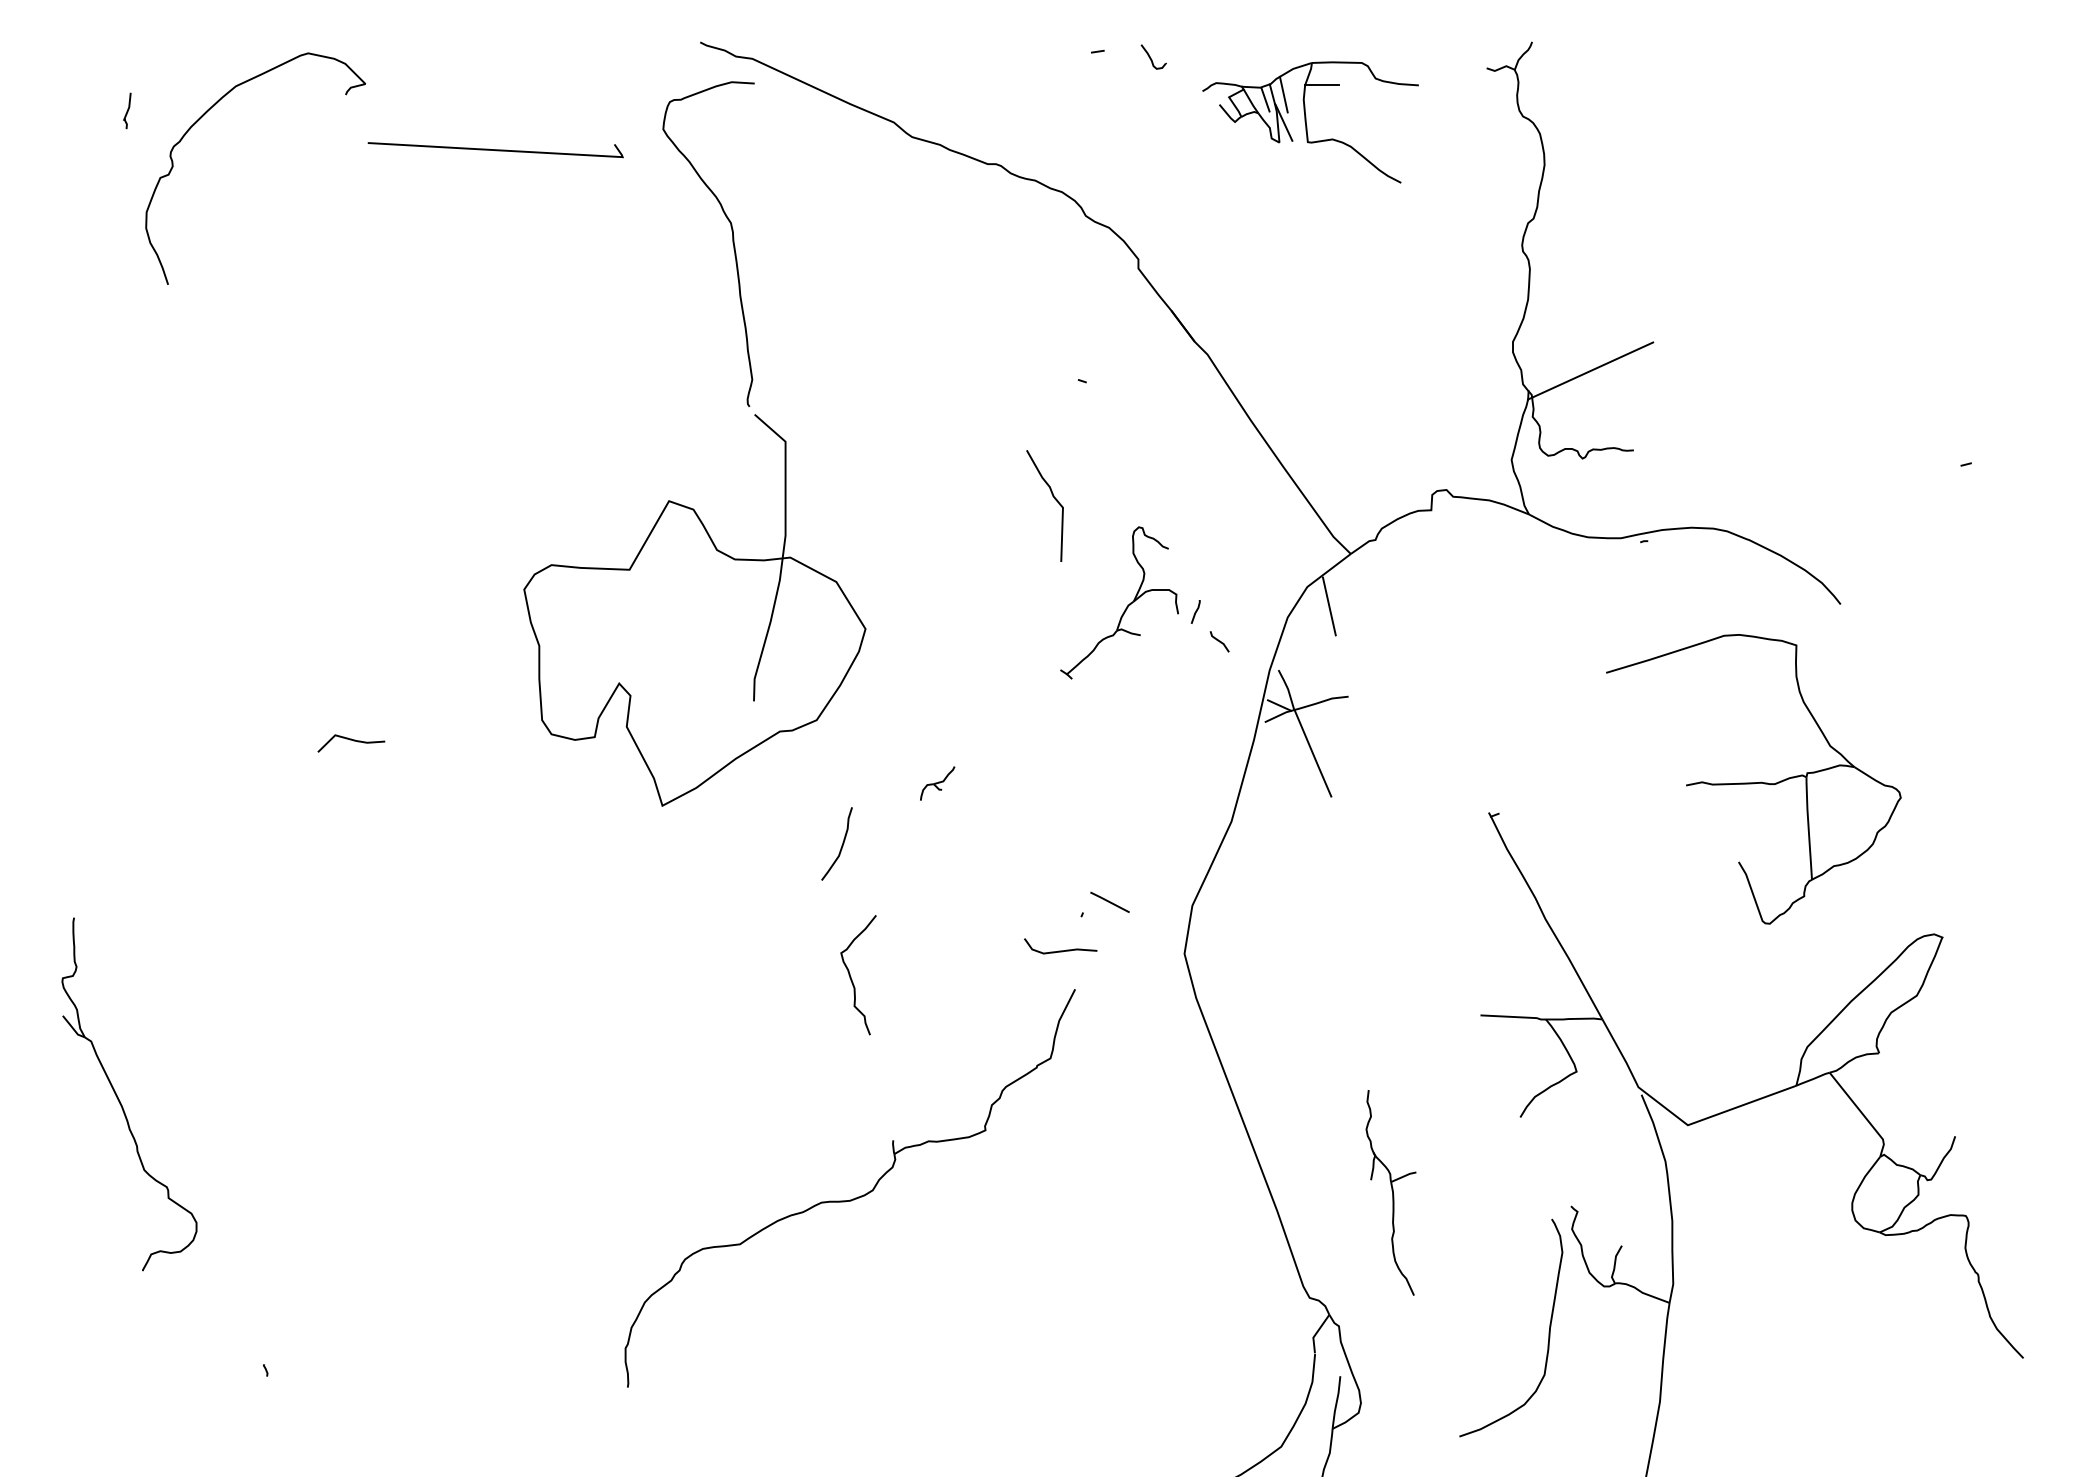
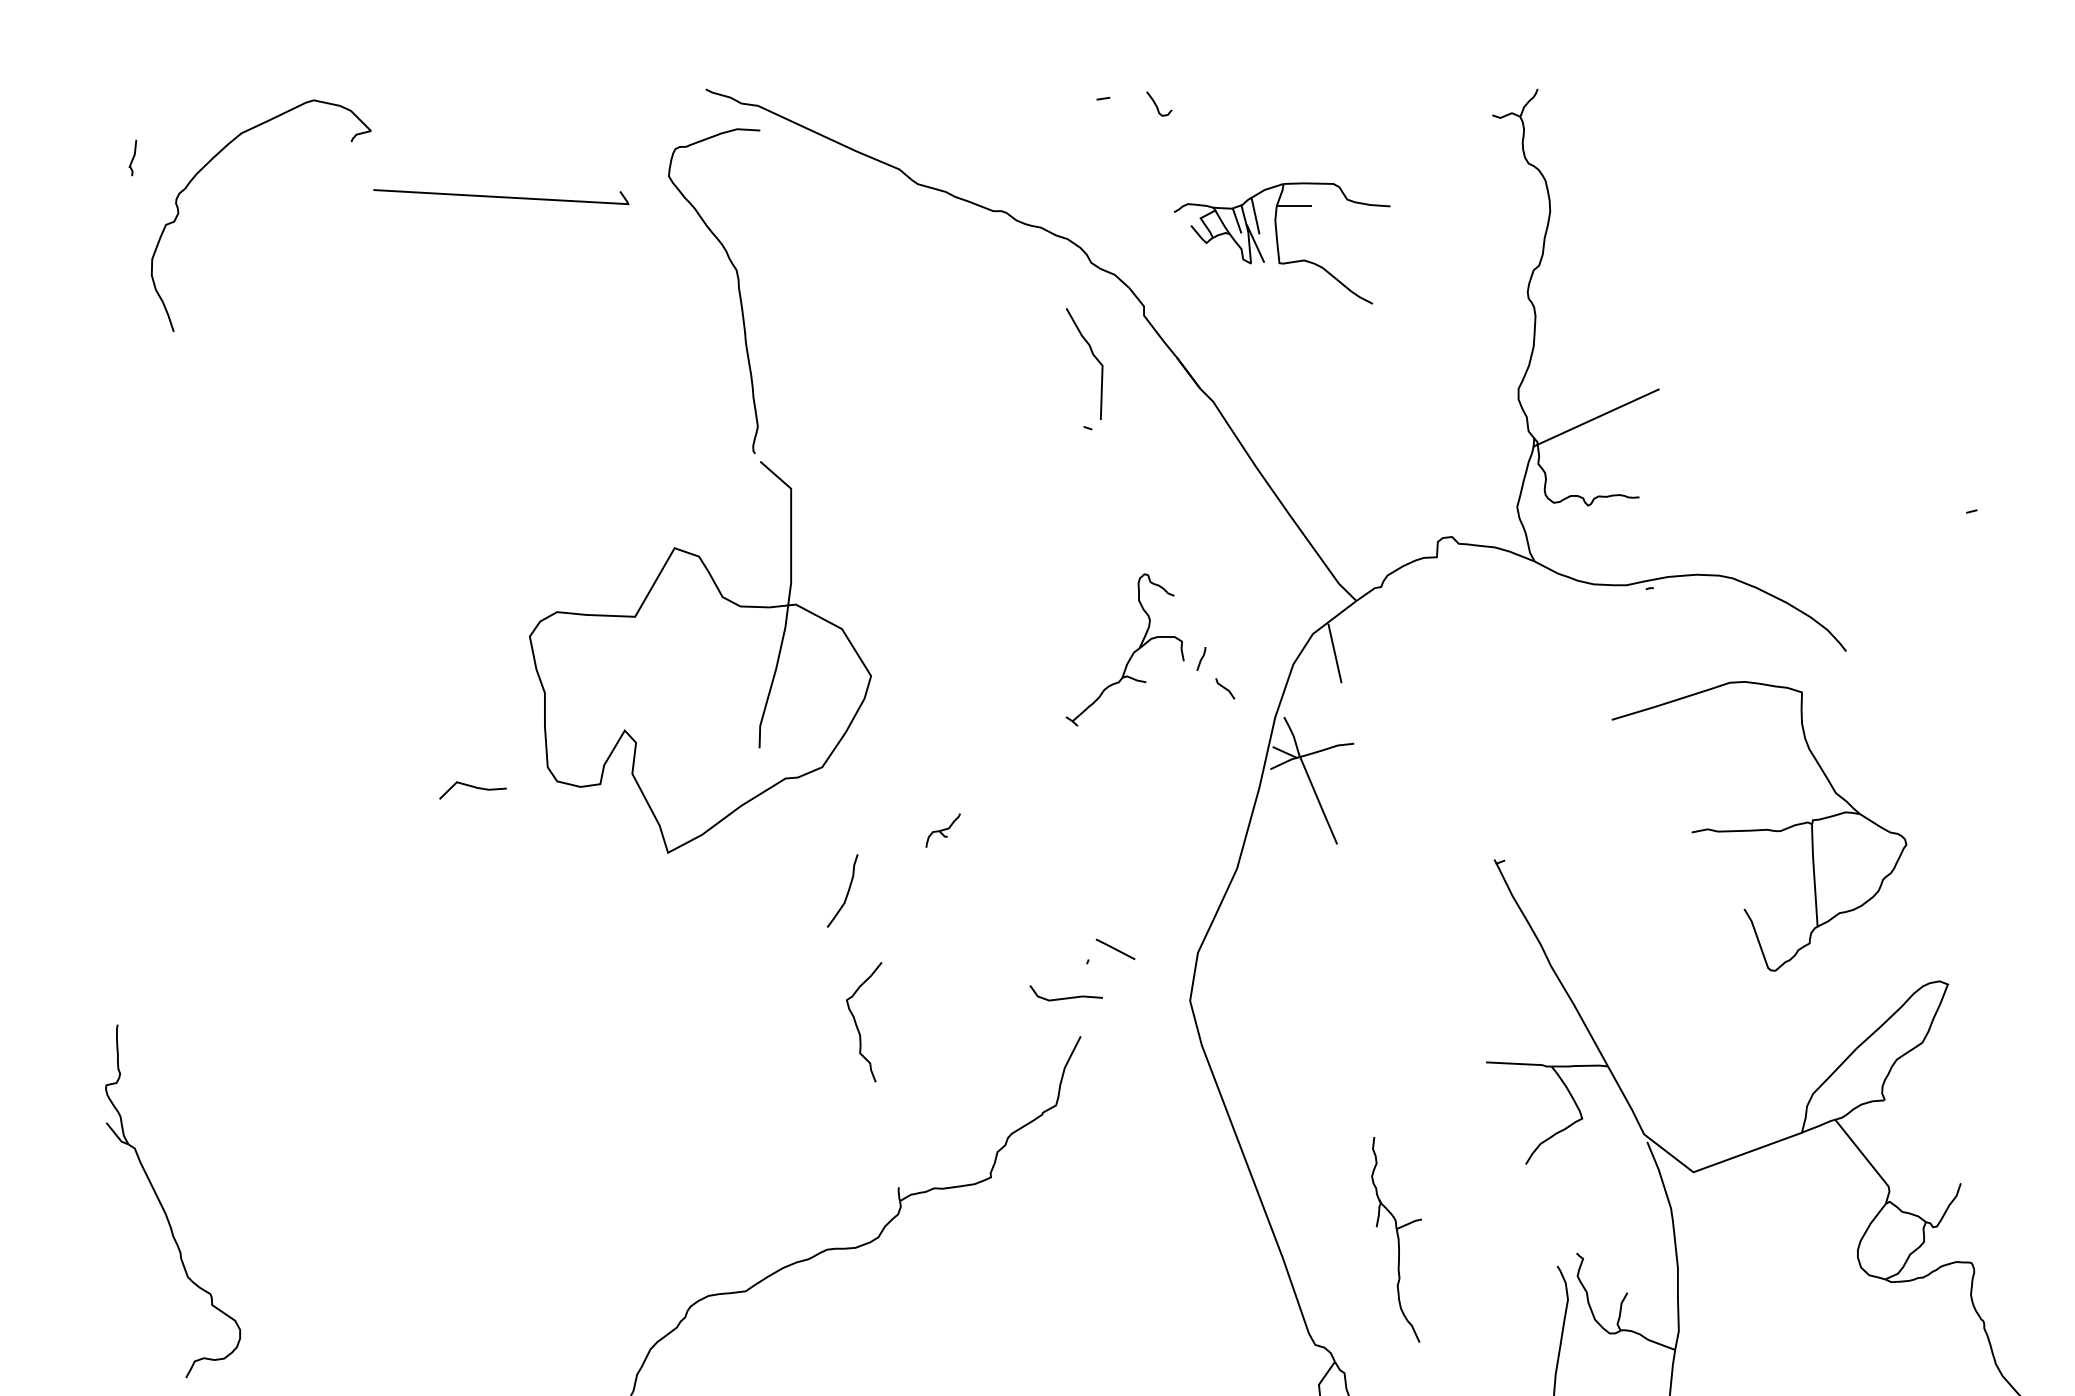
part: (1310, 122) -> (1282, 243), moved
curve: (1054, 499) -> (1094, 357), moved
line: (353, 741) -> (475, 788), moved
part: (118, 1096) -> (162, 1203), moved

